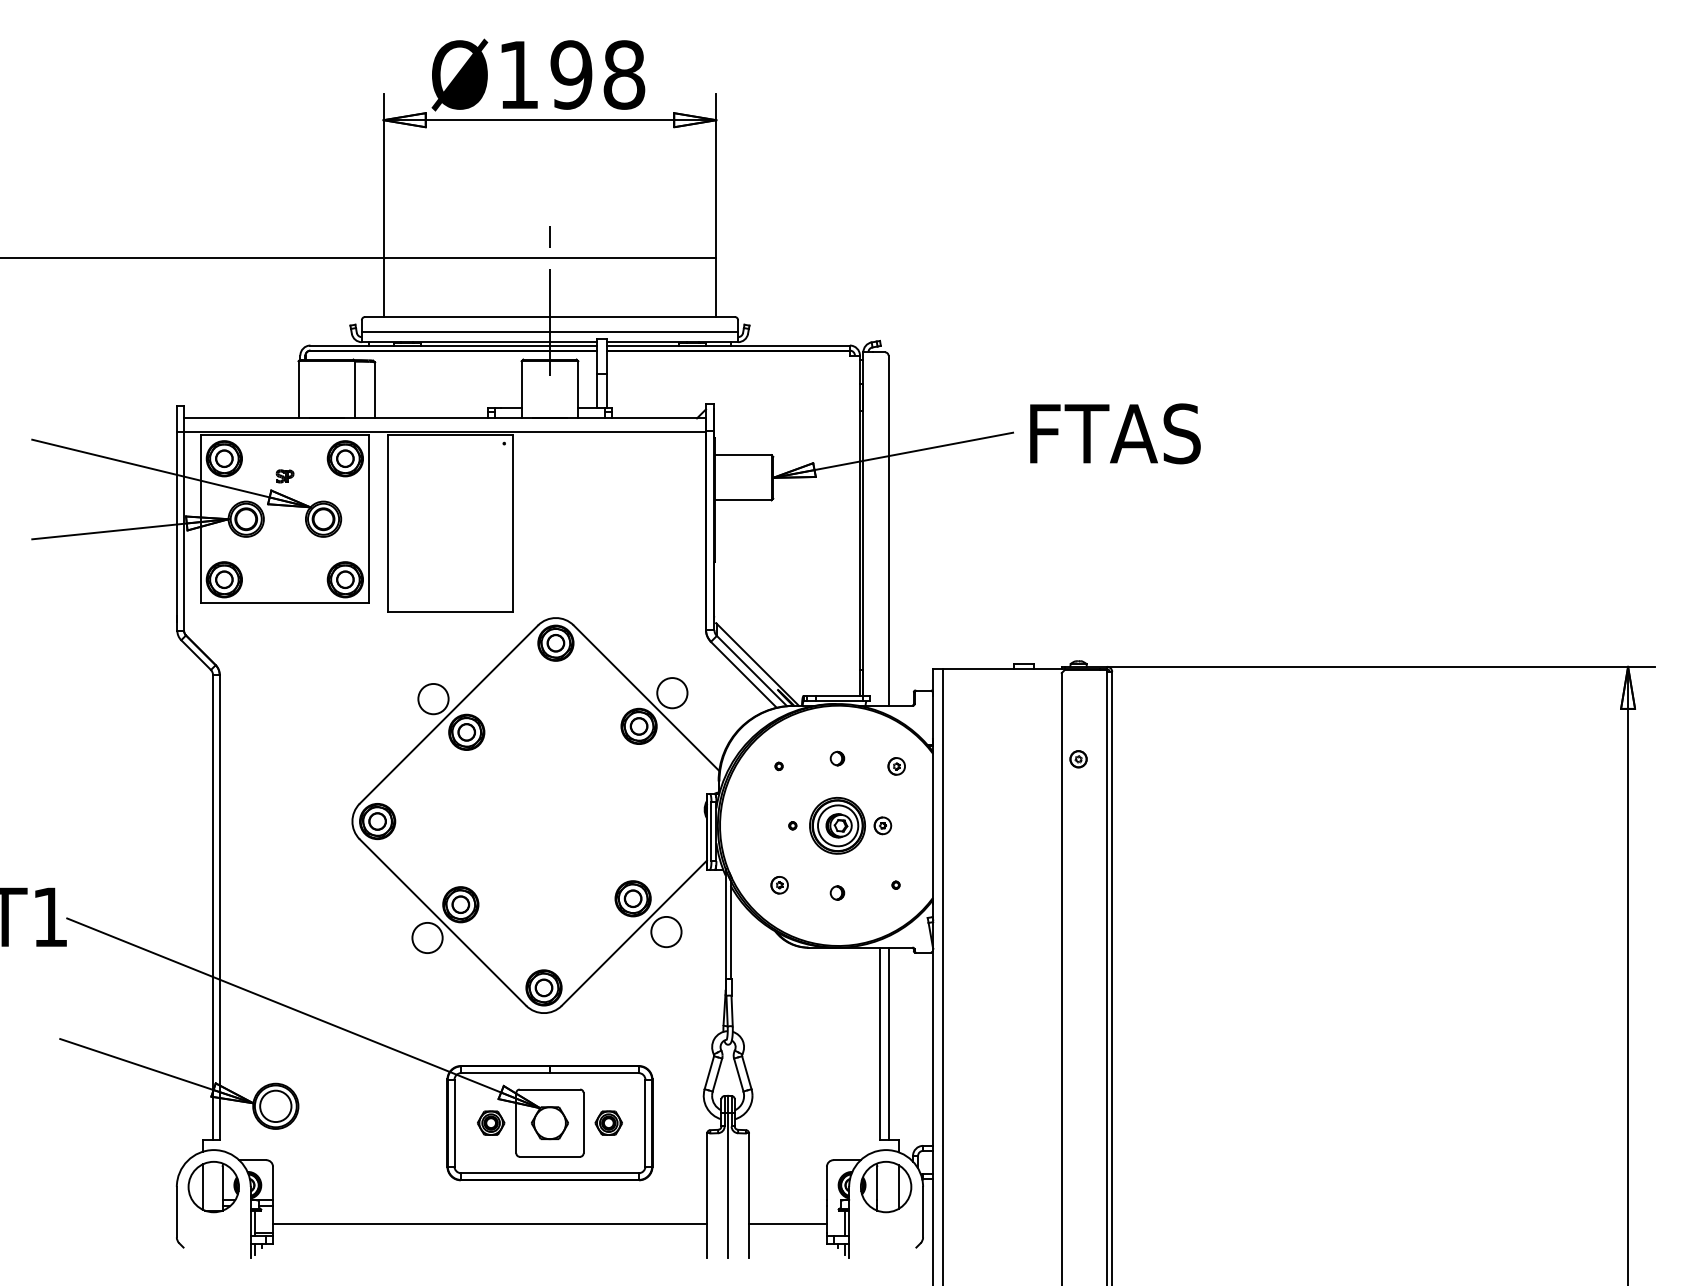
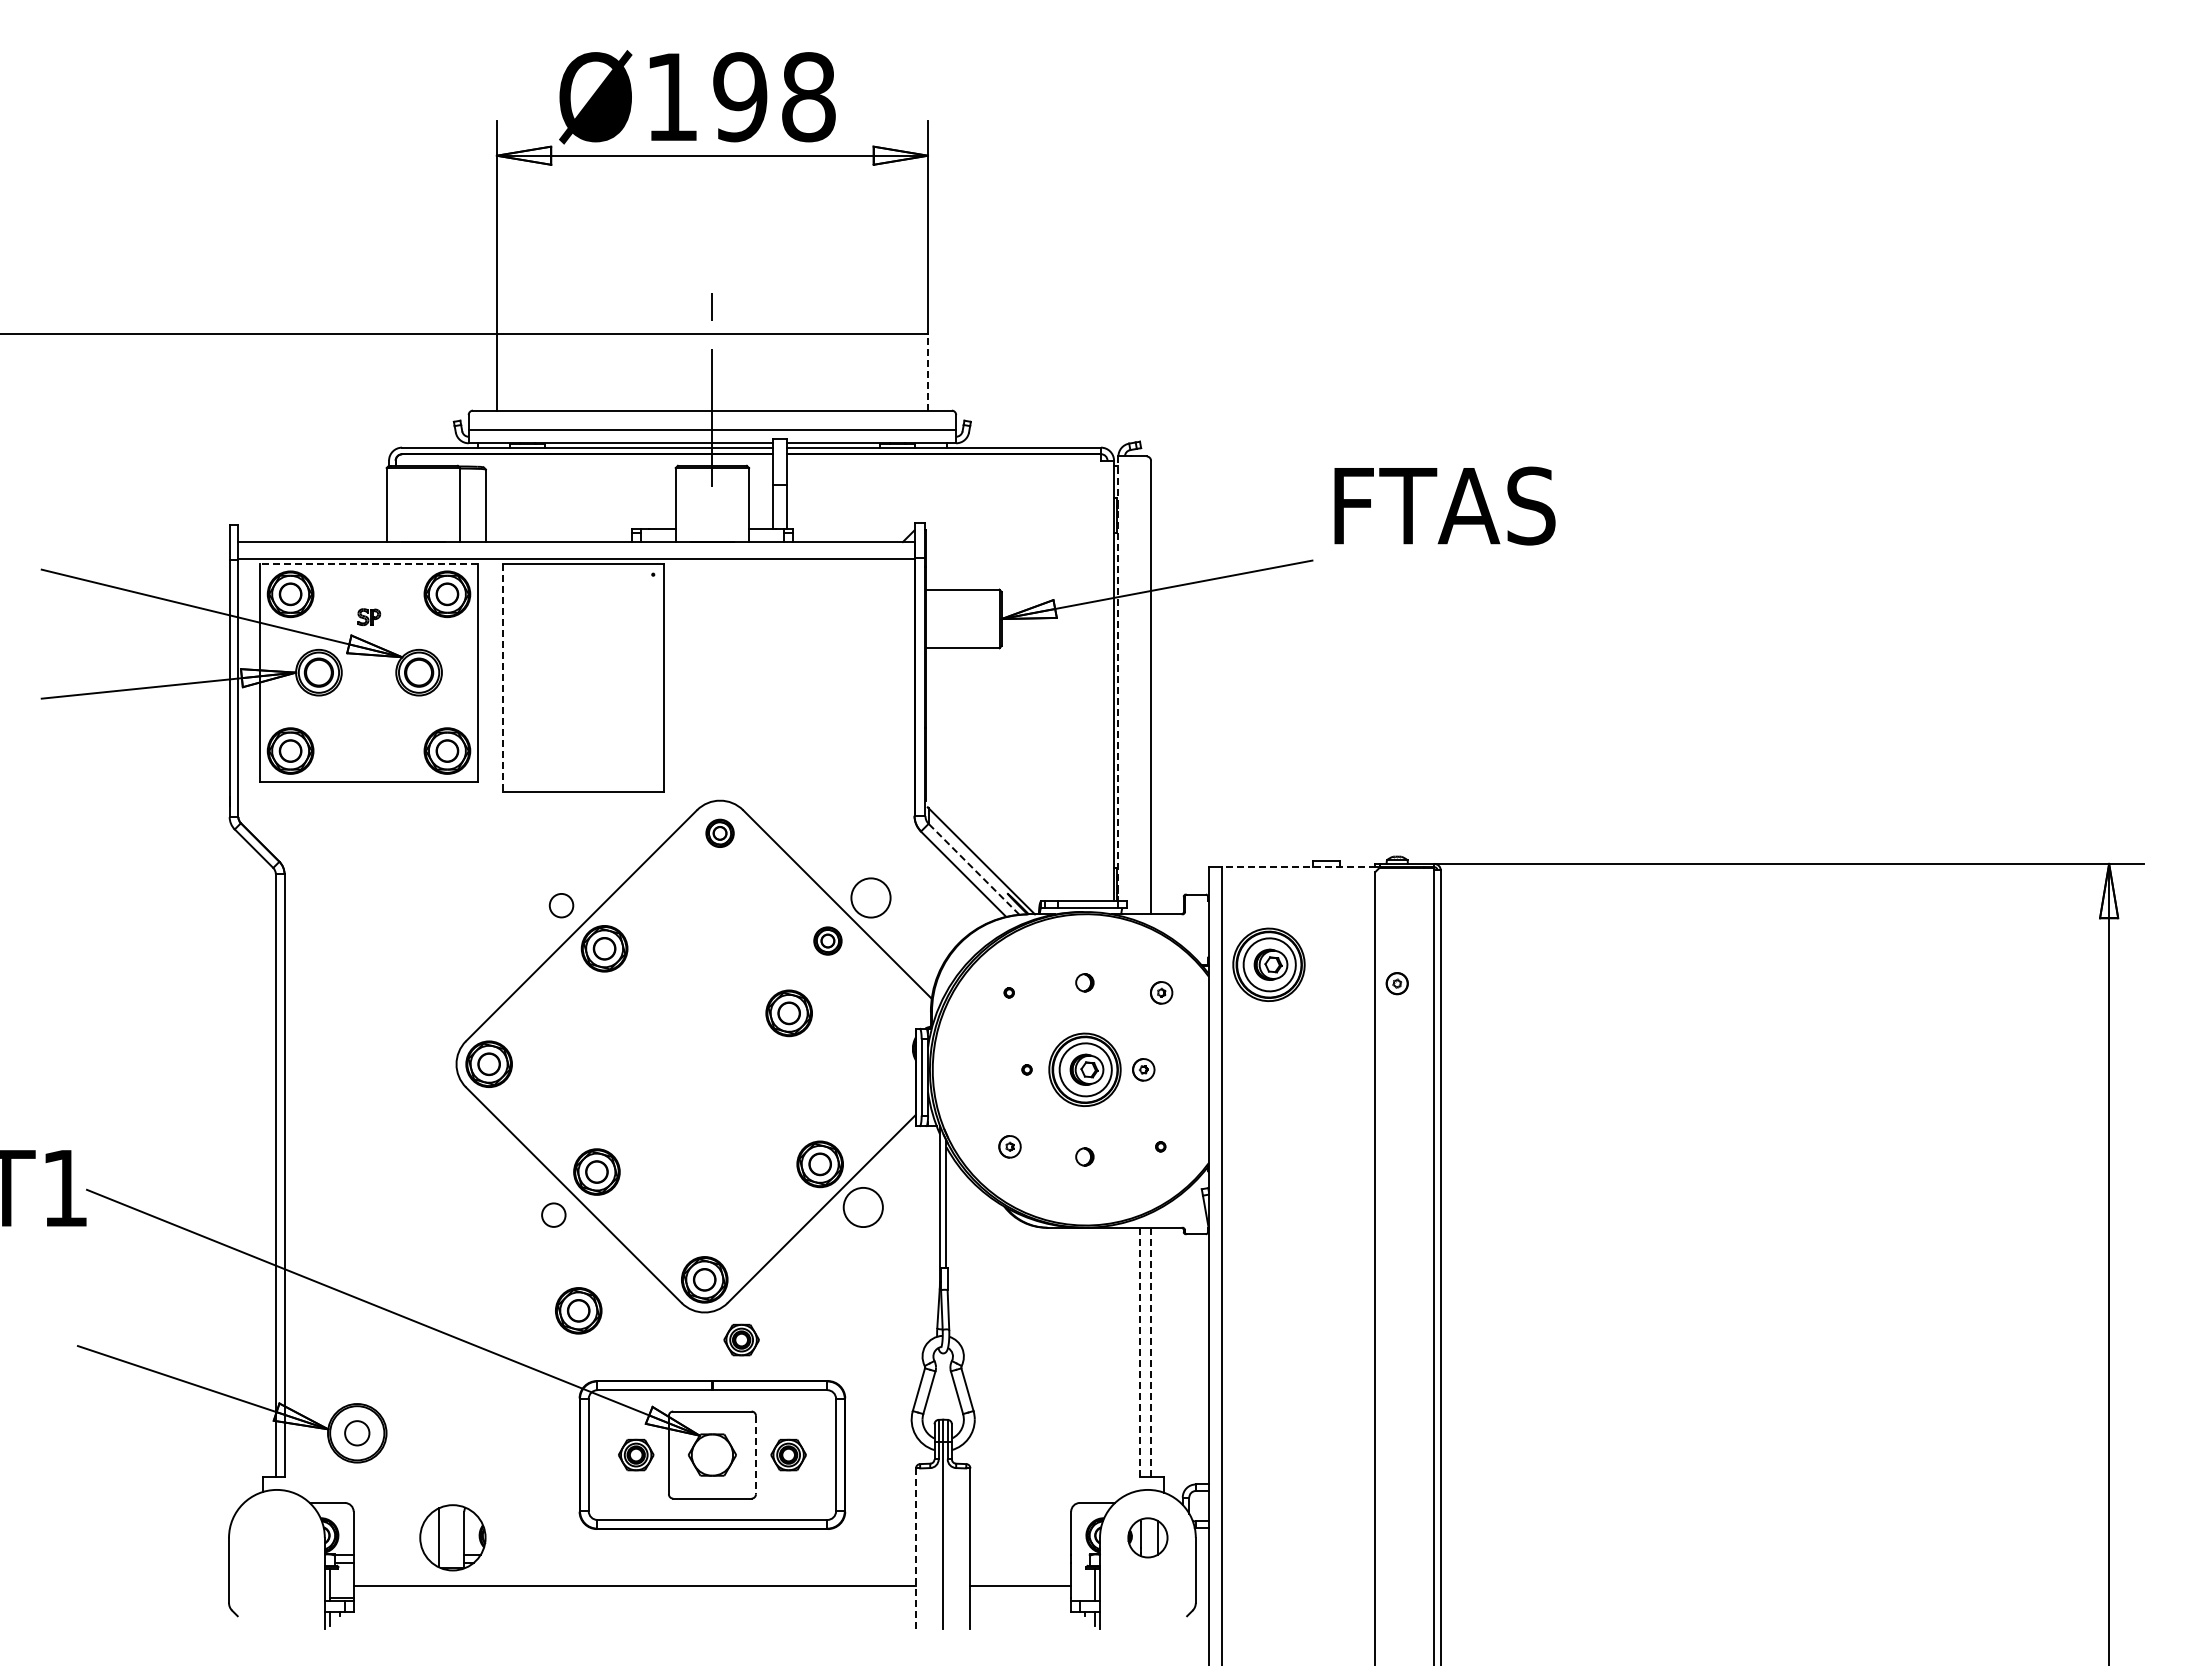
line: (716, 287) -> (928, 372), solid -> dashed
text: (1115, 433) -> (1444, 505), moved
line: (285, 434) -> (369, 563), solid -> dashed
line: (388, 523) -> (503, 678), solid -> dashed
line: (863, 524) -> (1118, 679), solid -> dashed
part: (555, 643) -> (719, 833), size x0.6
line: (1002, 669) -> (1298, 867), solid -> dashed
line: (751, 670) -> (973, 868), solid -> dashed
circle: (433, 698) -> (561, 905), size x0.6
part: (638, 725) -> (827, 940), size x0.6
part: (979, 744) -> (1268, 964), added
part: (608, 782) -> (788, 1013), added
circle: (427, 937) -> (553, 1214), size x0.6
part: (446, 1011) -> (578, 1310), added
part: (572, 1033) -> (741, 1339), added
line: (880, 1044) -> (1140, 1352), solid -> dashed
line: (888, 1044) -> (1151, 1352), solid -> dashed
circle: (275, 1106) -> (356, 1433), size x0.6
line: (583, 1123) -> (755, 1455), solid -> dashed
part: (213, 1186) -> (452, 1537), moved
part: (885, 1186) -> (1147, 1537), size x0.6
line: (707, 1195) -> (916, 1548), solid -> dashed

